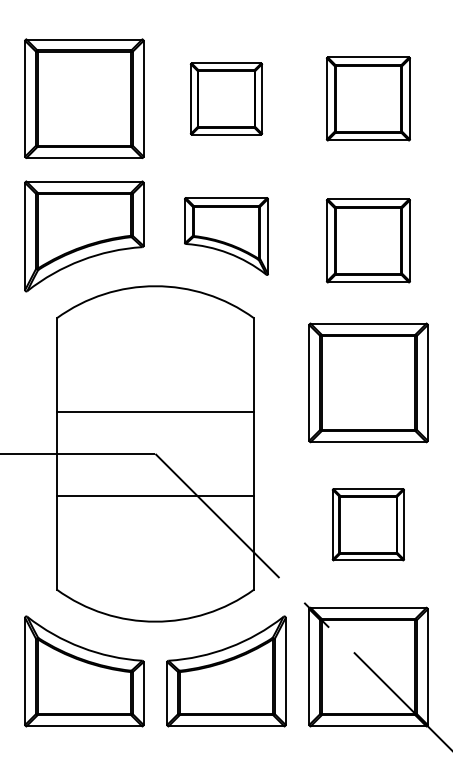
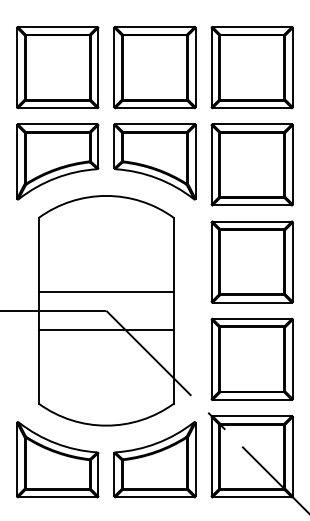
part: (225, 98) -> (154, 67), size x1.67
part: (367, 98) -> (251, 67), size x1.43
part: (225, 235) -> (154, 161), size x1.43
part: (367, 240) -> (251, 164), size x1.43
line: (154, 411) -> (105, 291), moved
line: (154, 495) -> (105, 329), moved
part: (367, 523) -> (251, 358), size x1.67

